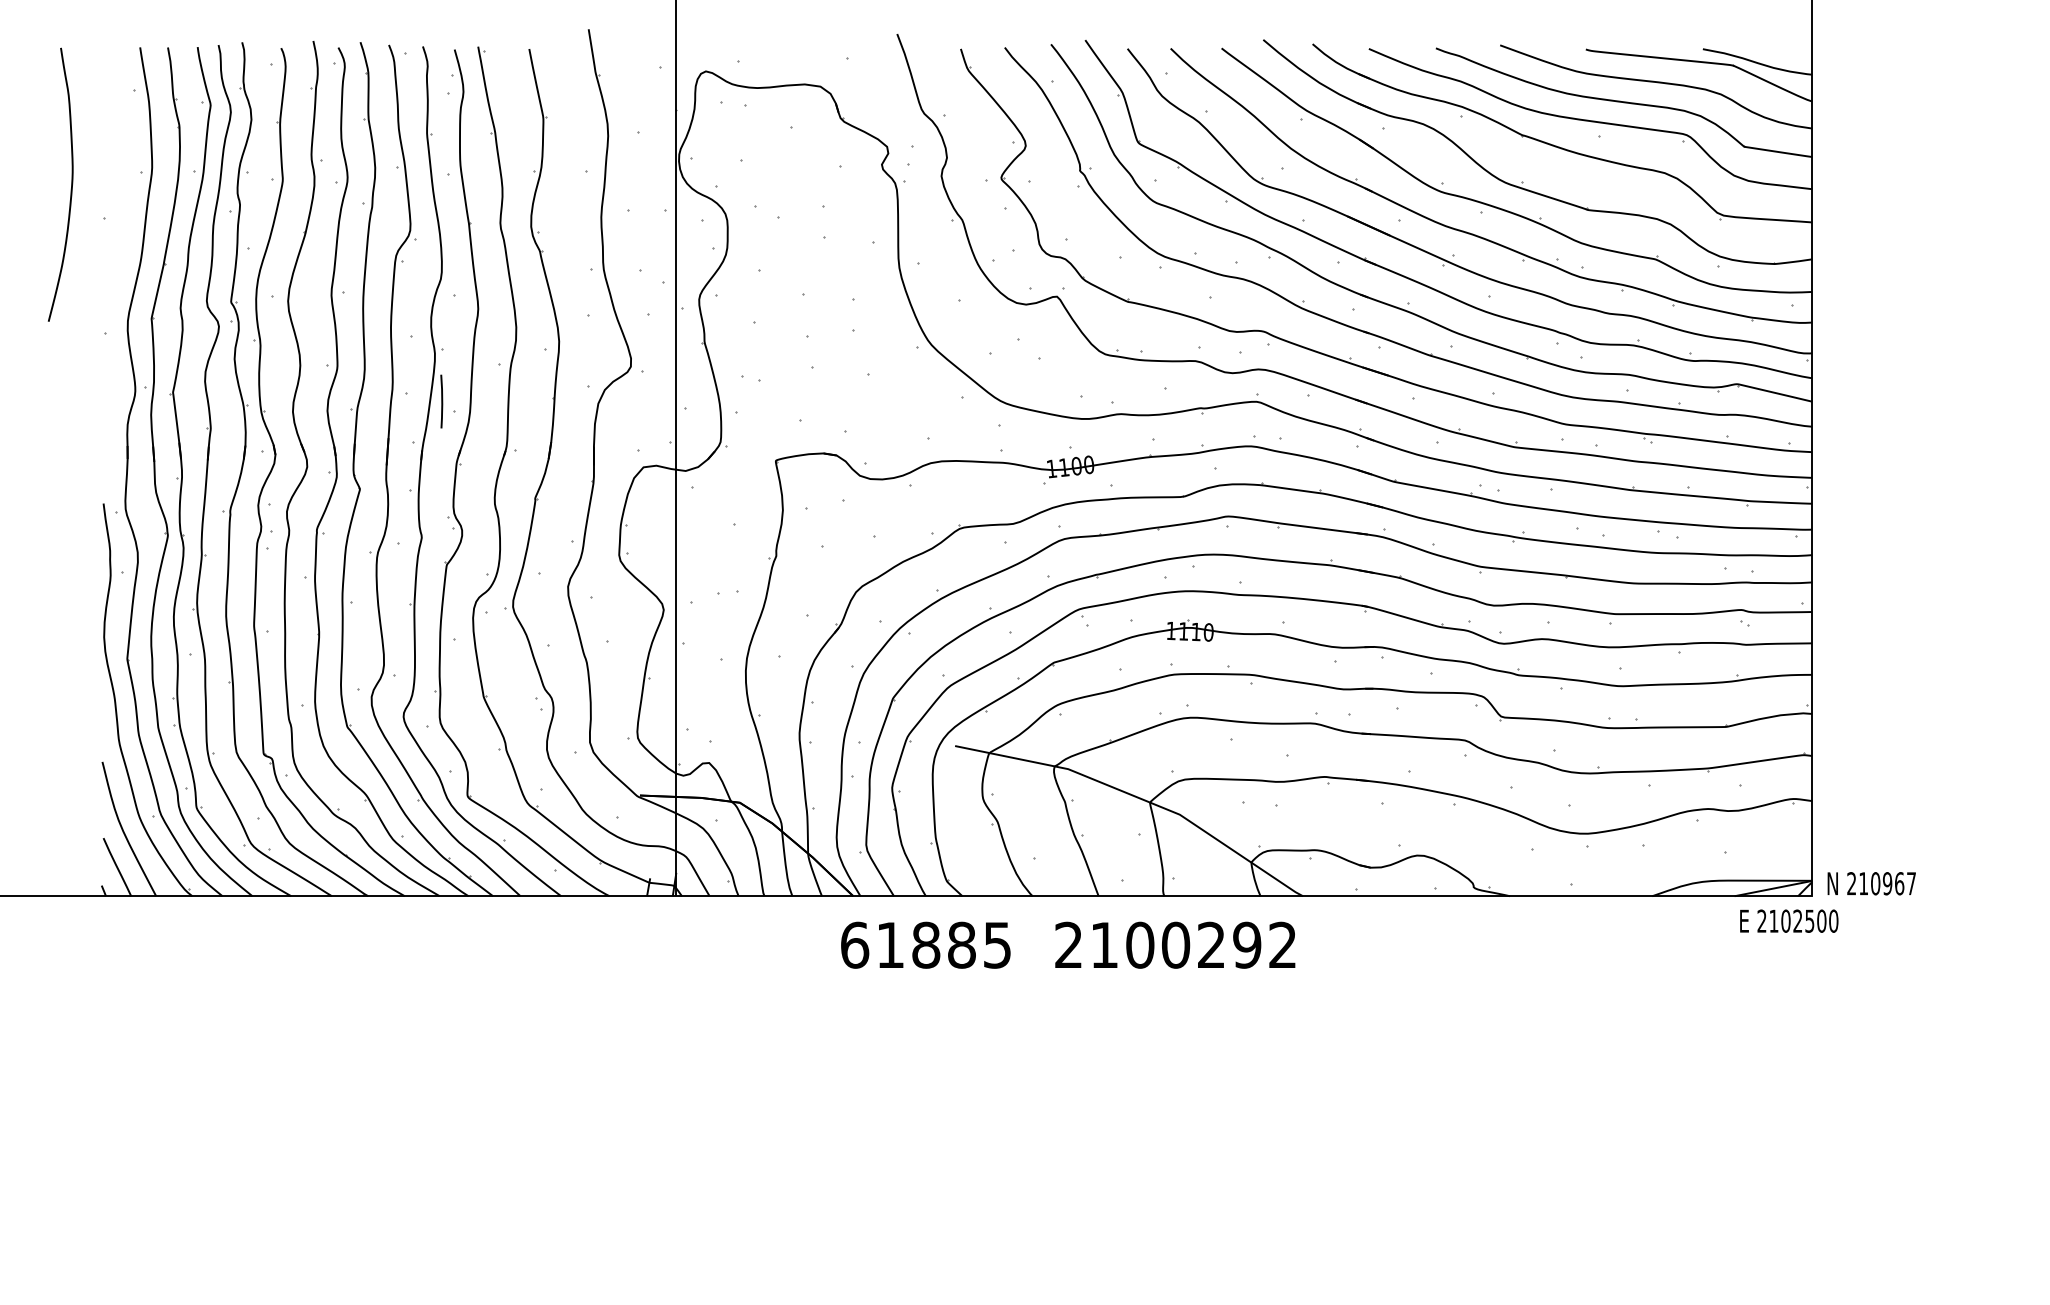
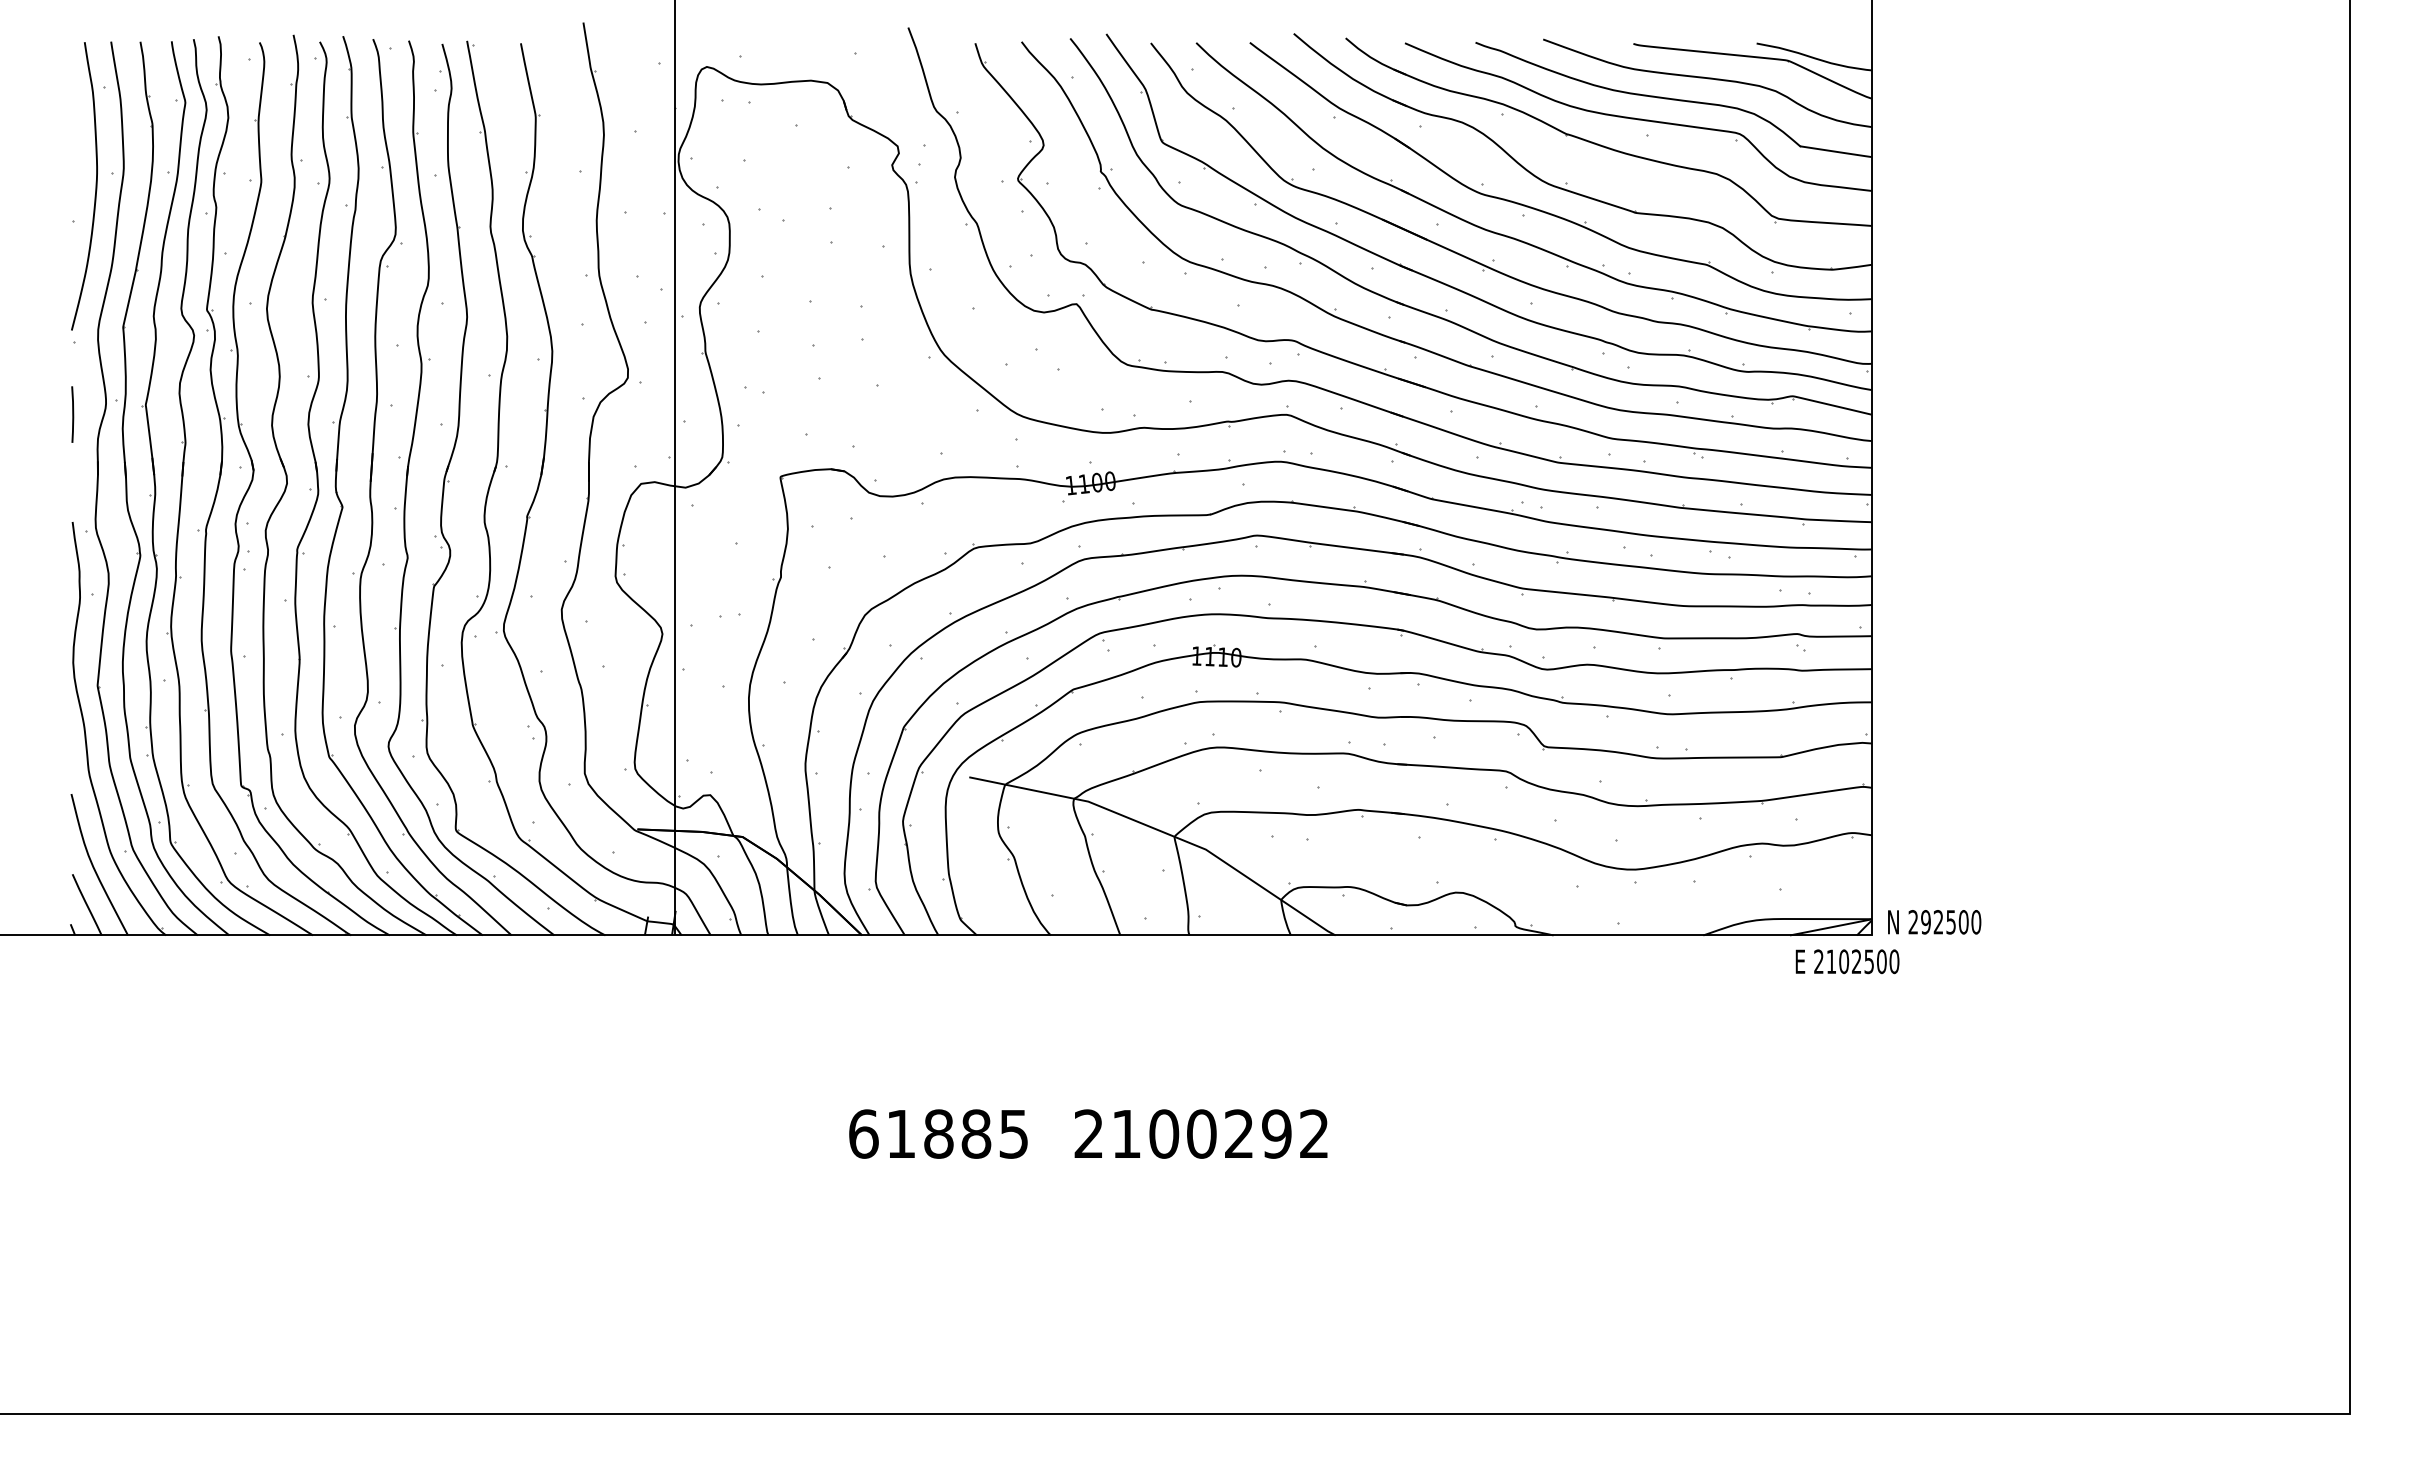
curve: (71, 184) -> (95, 186), moved
line: (441, 401) -> (72, 414), moved
text: (1887, 883) -> (1951, 922), 210967 -> 292500
text: (1068, 944) -> (1088, 1133), moved

